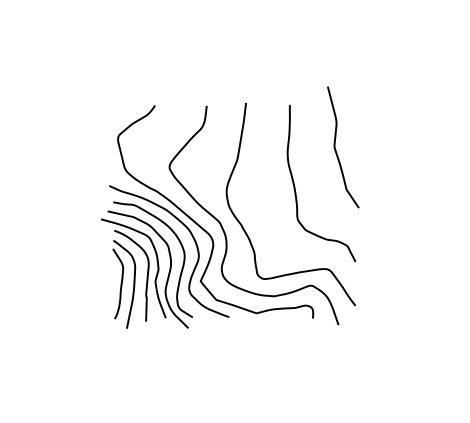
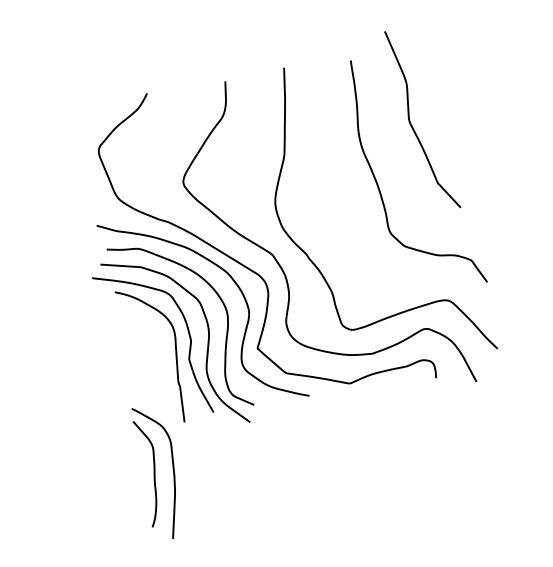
curve: (336, 149) -> (412, 124), moved
part: (124, 284) -> (158, 472), moved

